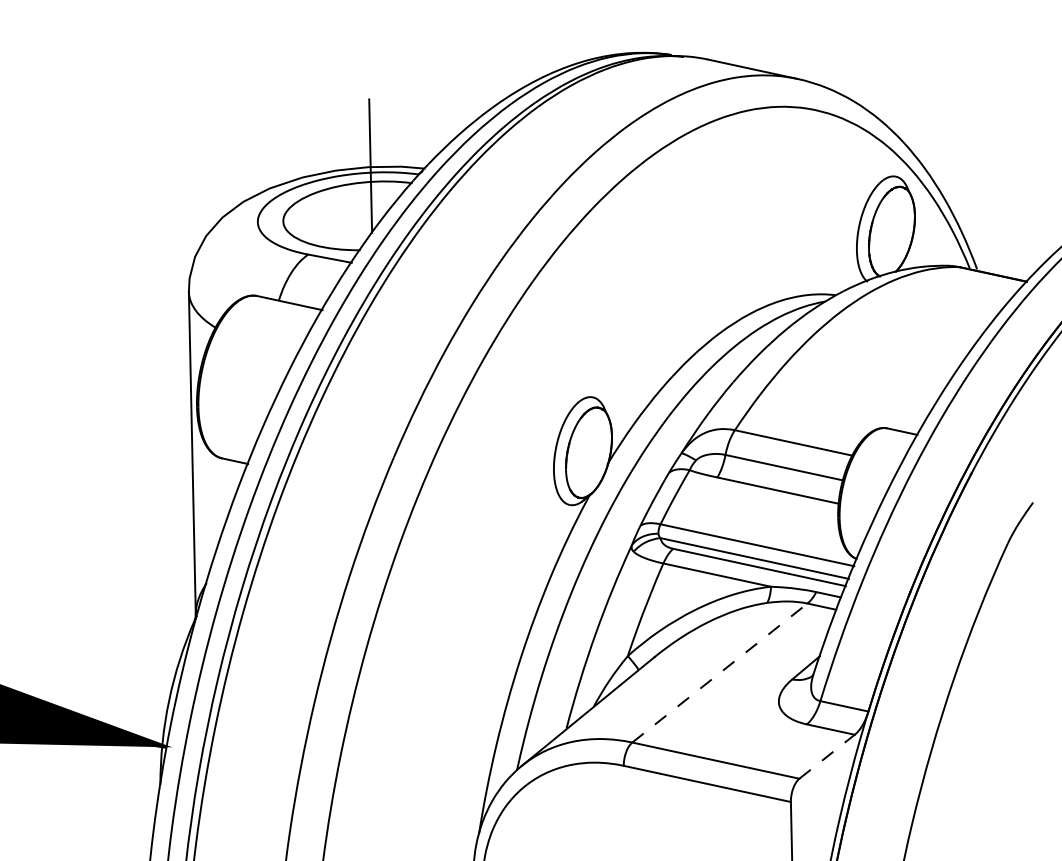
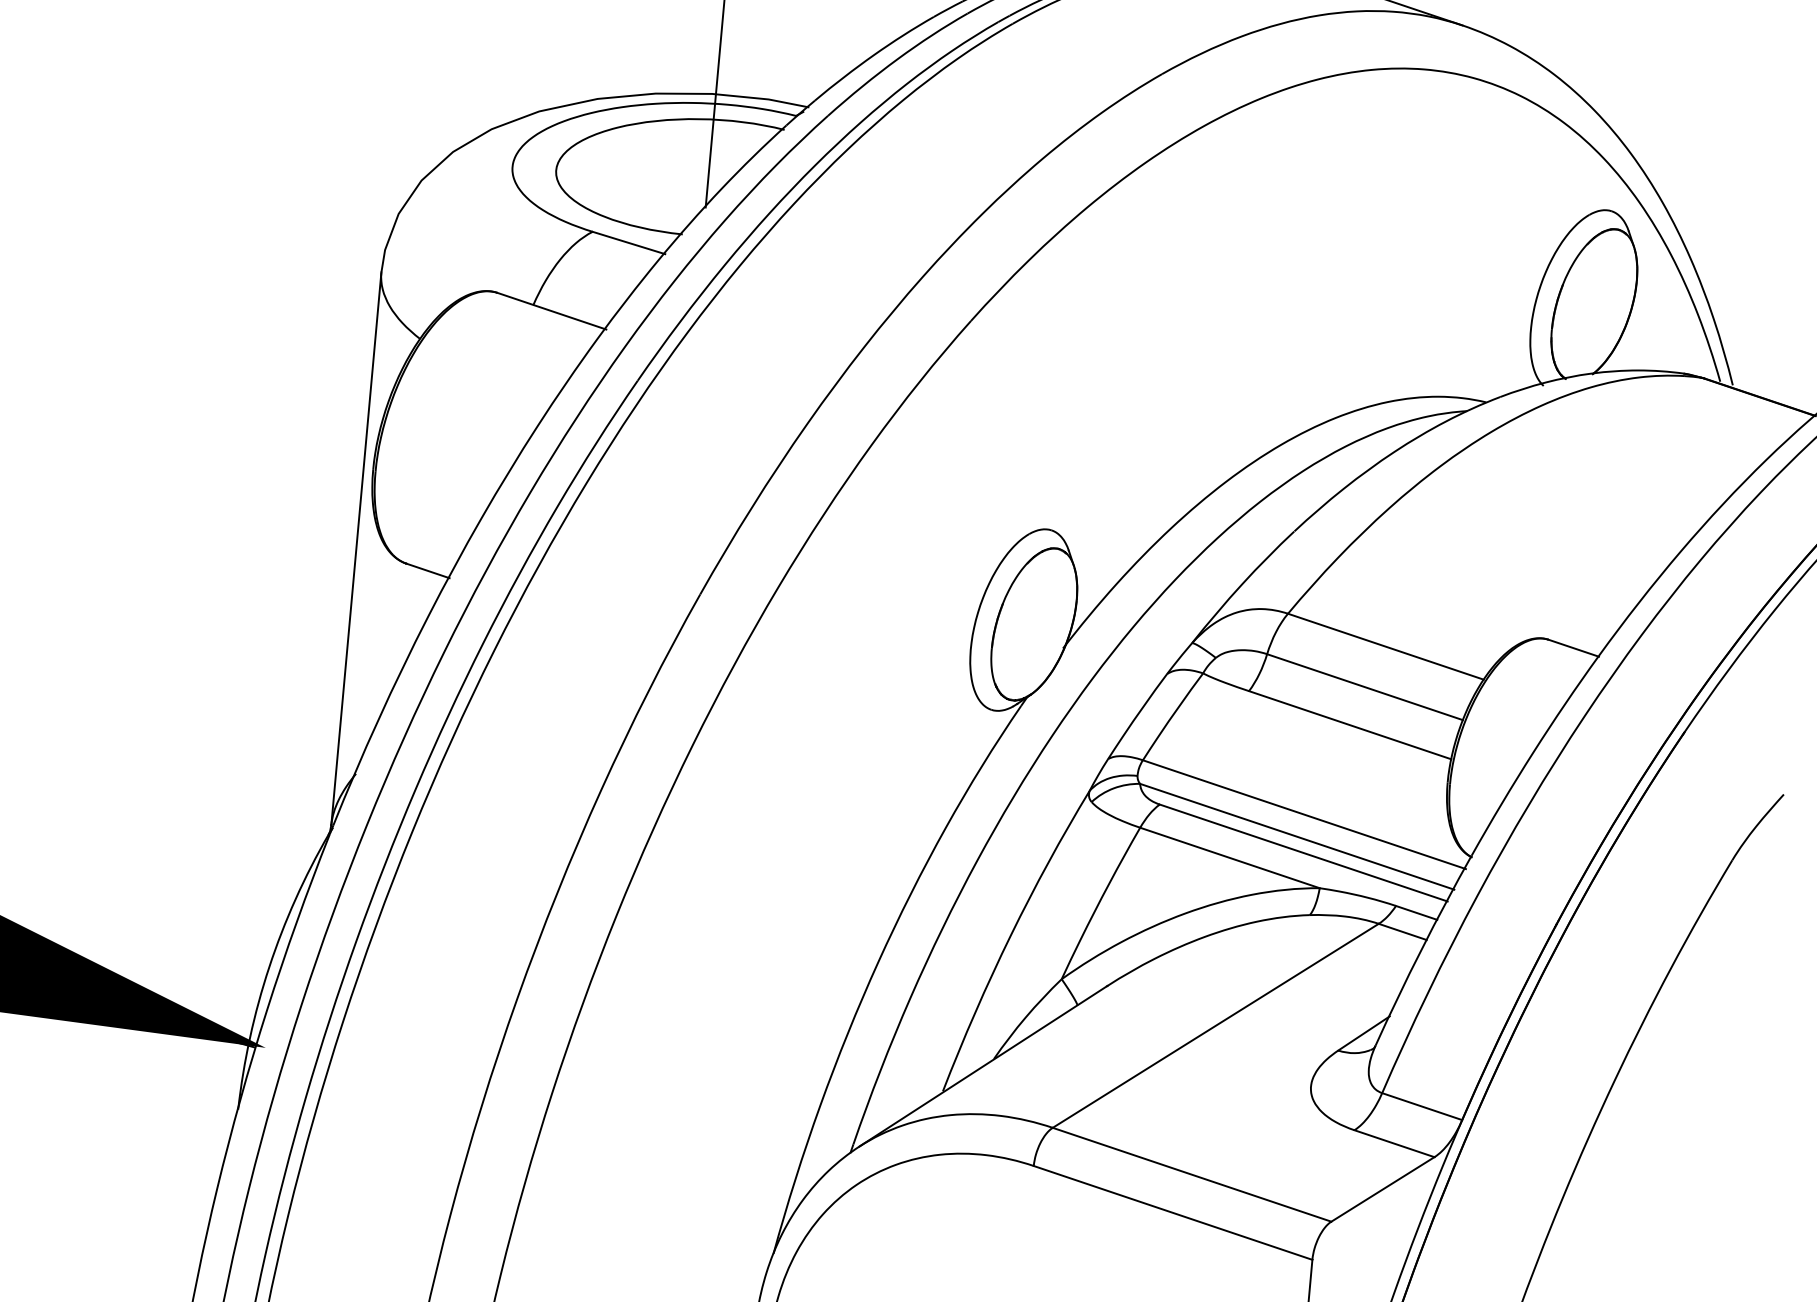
line: (719, 673) -> (1215, 1026), dashed -> solid
line: (827, 756) -> (1383, 1189), dashed -> solid

